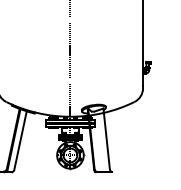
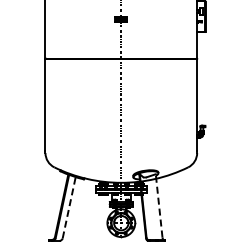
line: (107, 138) -> (159, 205), solid -> dashed
line: (20, 140) -> (69, 207), solid -> dashed

